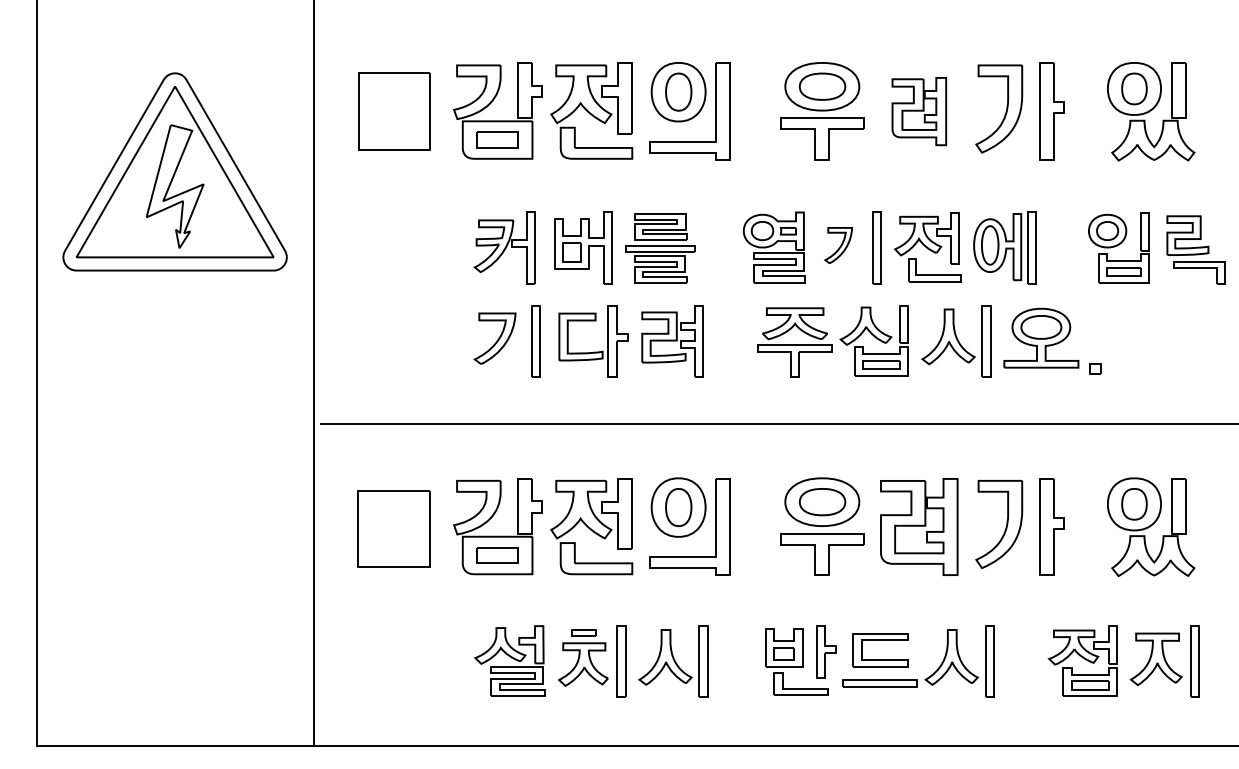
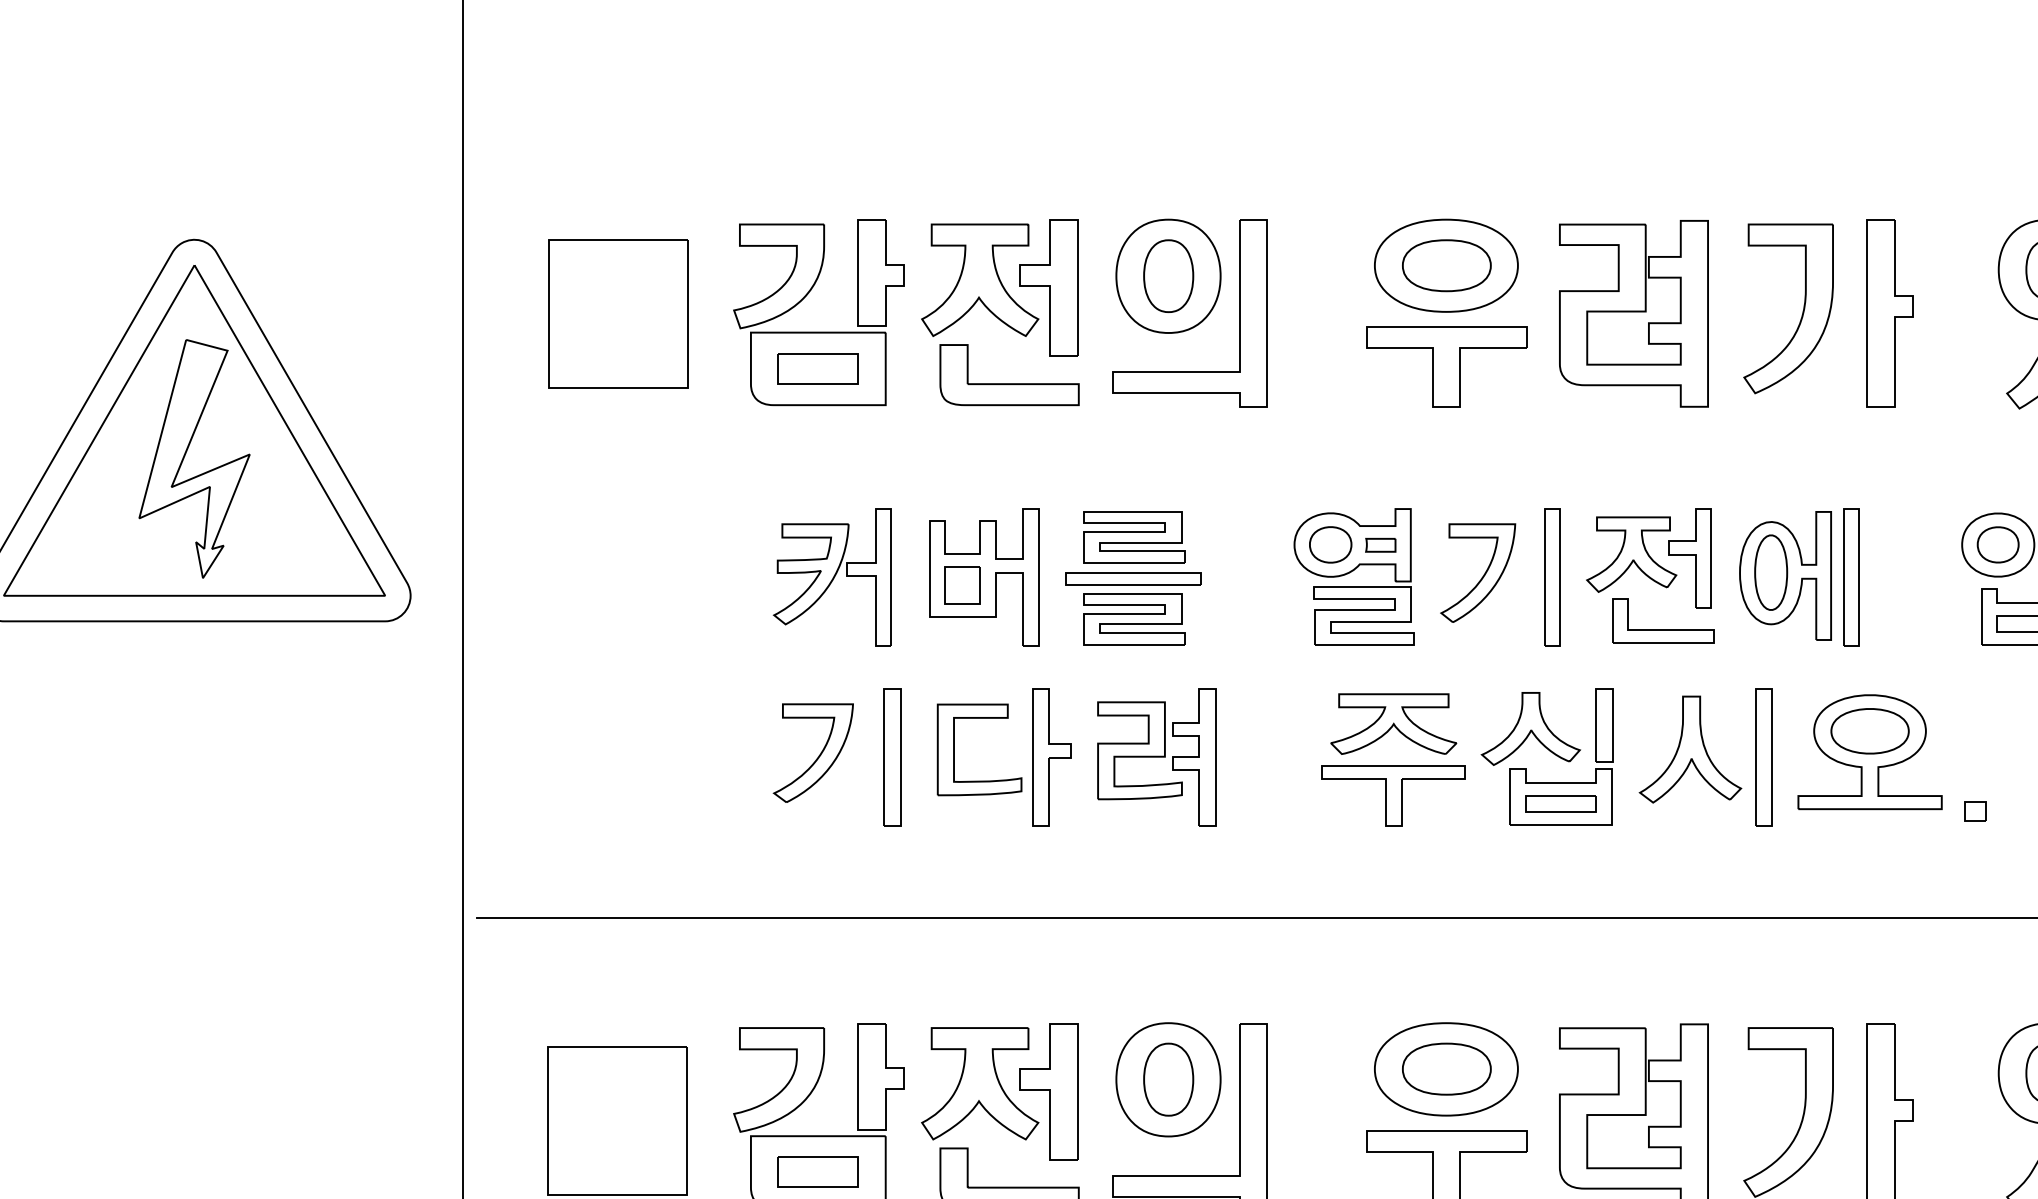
part: (919, 111) -> (1634, 313), size x1.43
part: (838, 245) -> (1477, 572), size x1.43

